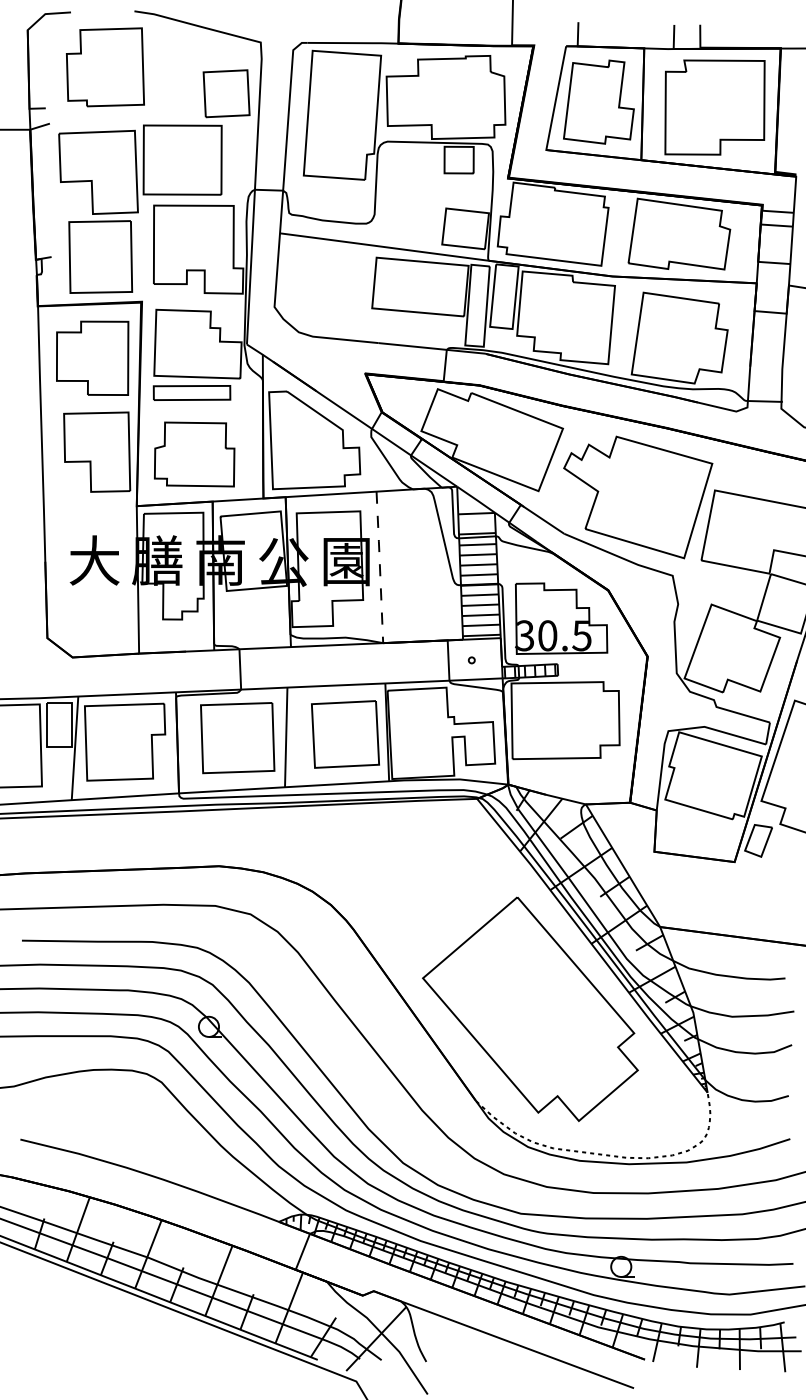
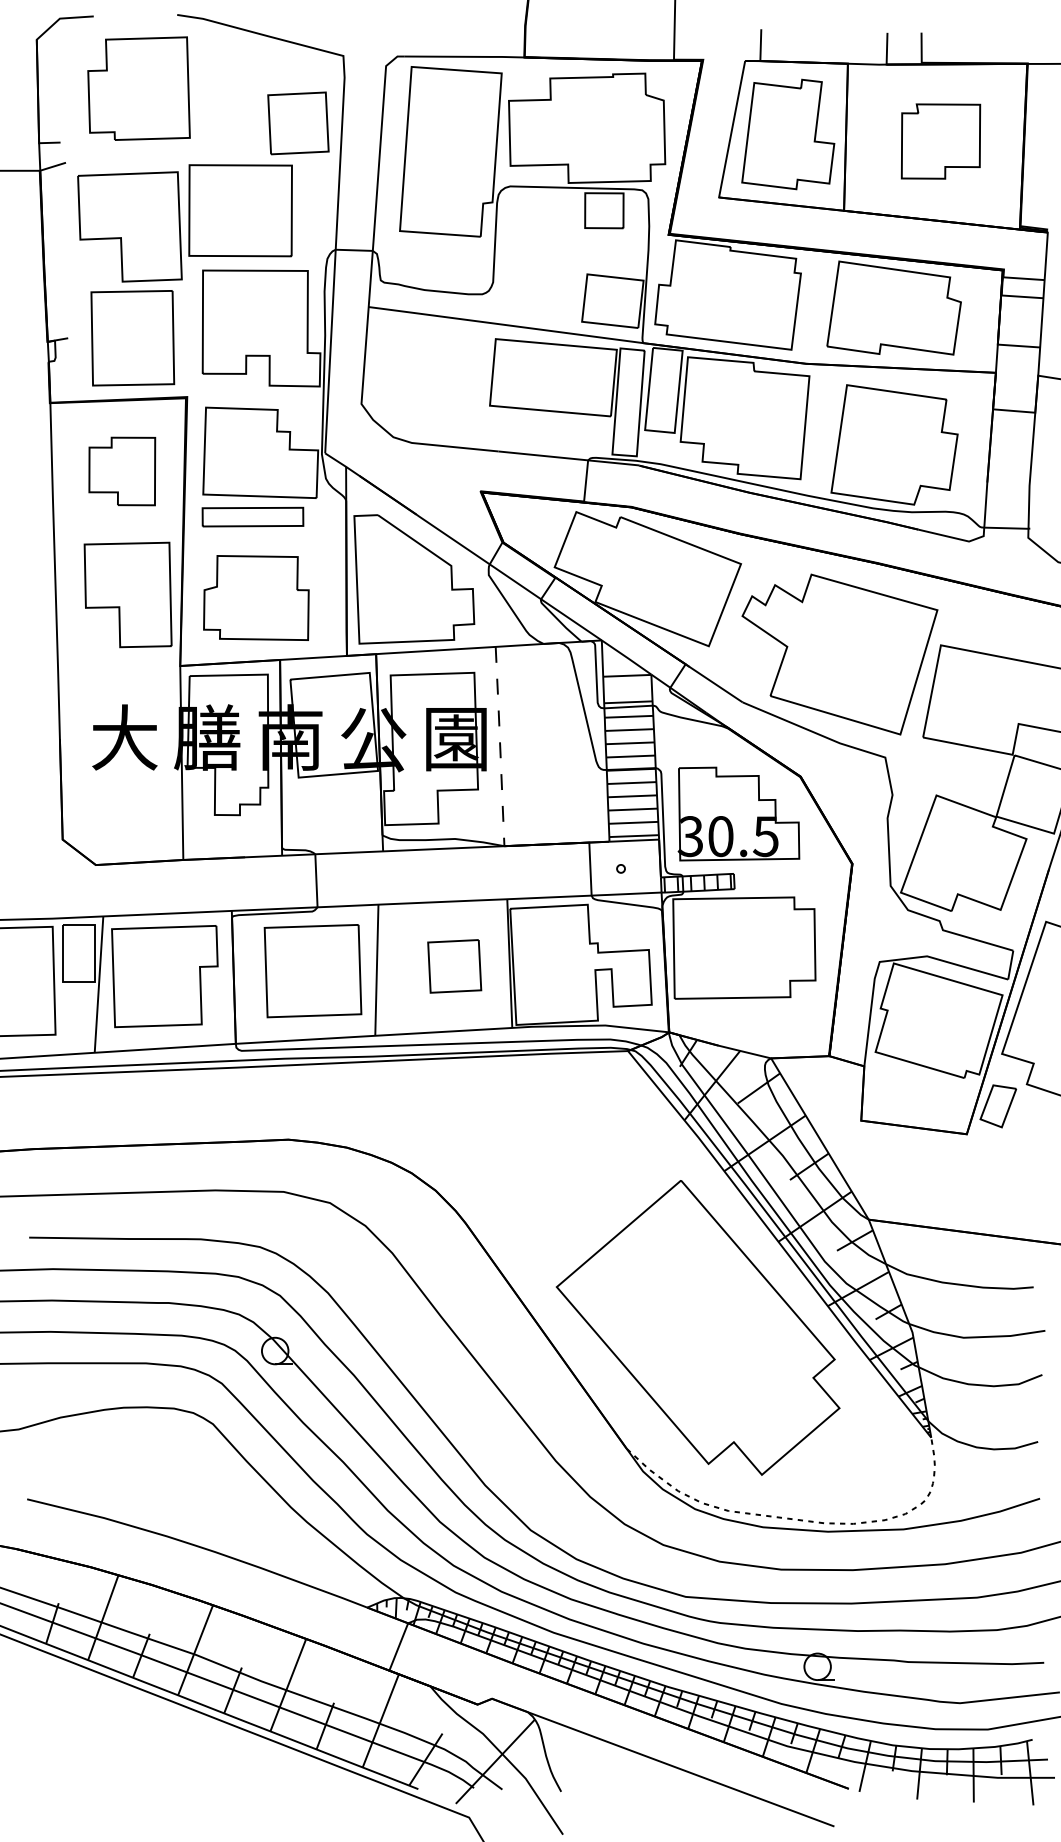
part: (714, 107) -> (940, 141), size x0.6
part: (92, 358) -> (122, 471), size x0.7
part: (345, 734) -> (454, 966), size x0.6

